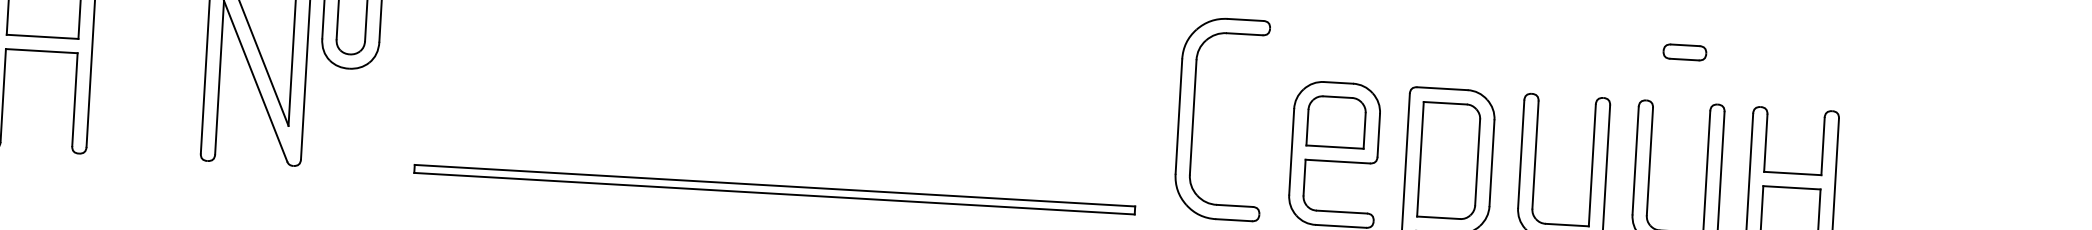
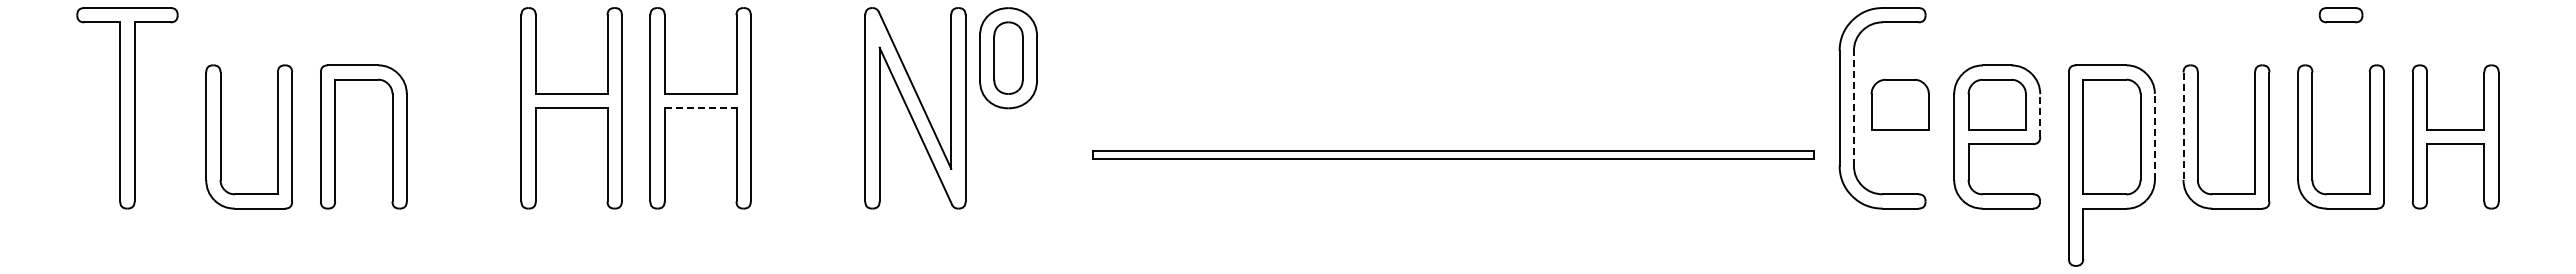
line: (41, 51) -> (700, 108), solid -> dashed
line: (1192, 116) -> (1853, 107), solid -> dashed
part: (1238, 116) -> (1899, 104), added
line: (1379, 135) -> (2040, 115), solid -> dashed
line: (1521, 154) -> (2183, 126), solid -> dashed
line: (1491, 162) -> (2154, 136), solid -> dashed
part: (774, 189) -> (1453, 154), moved

